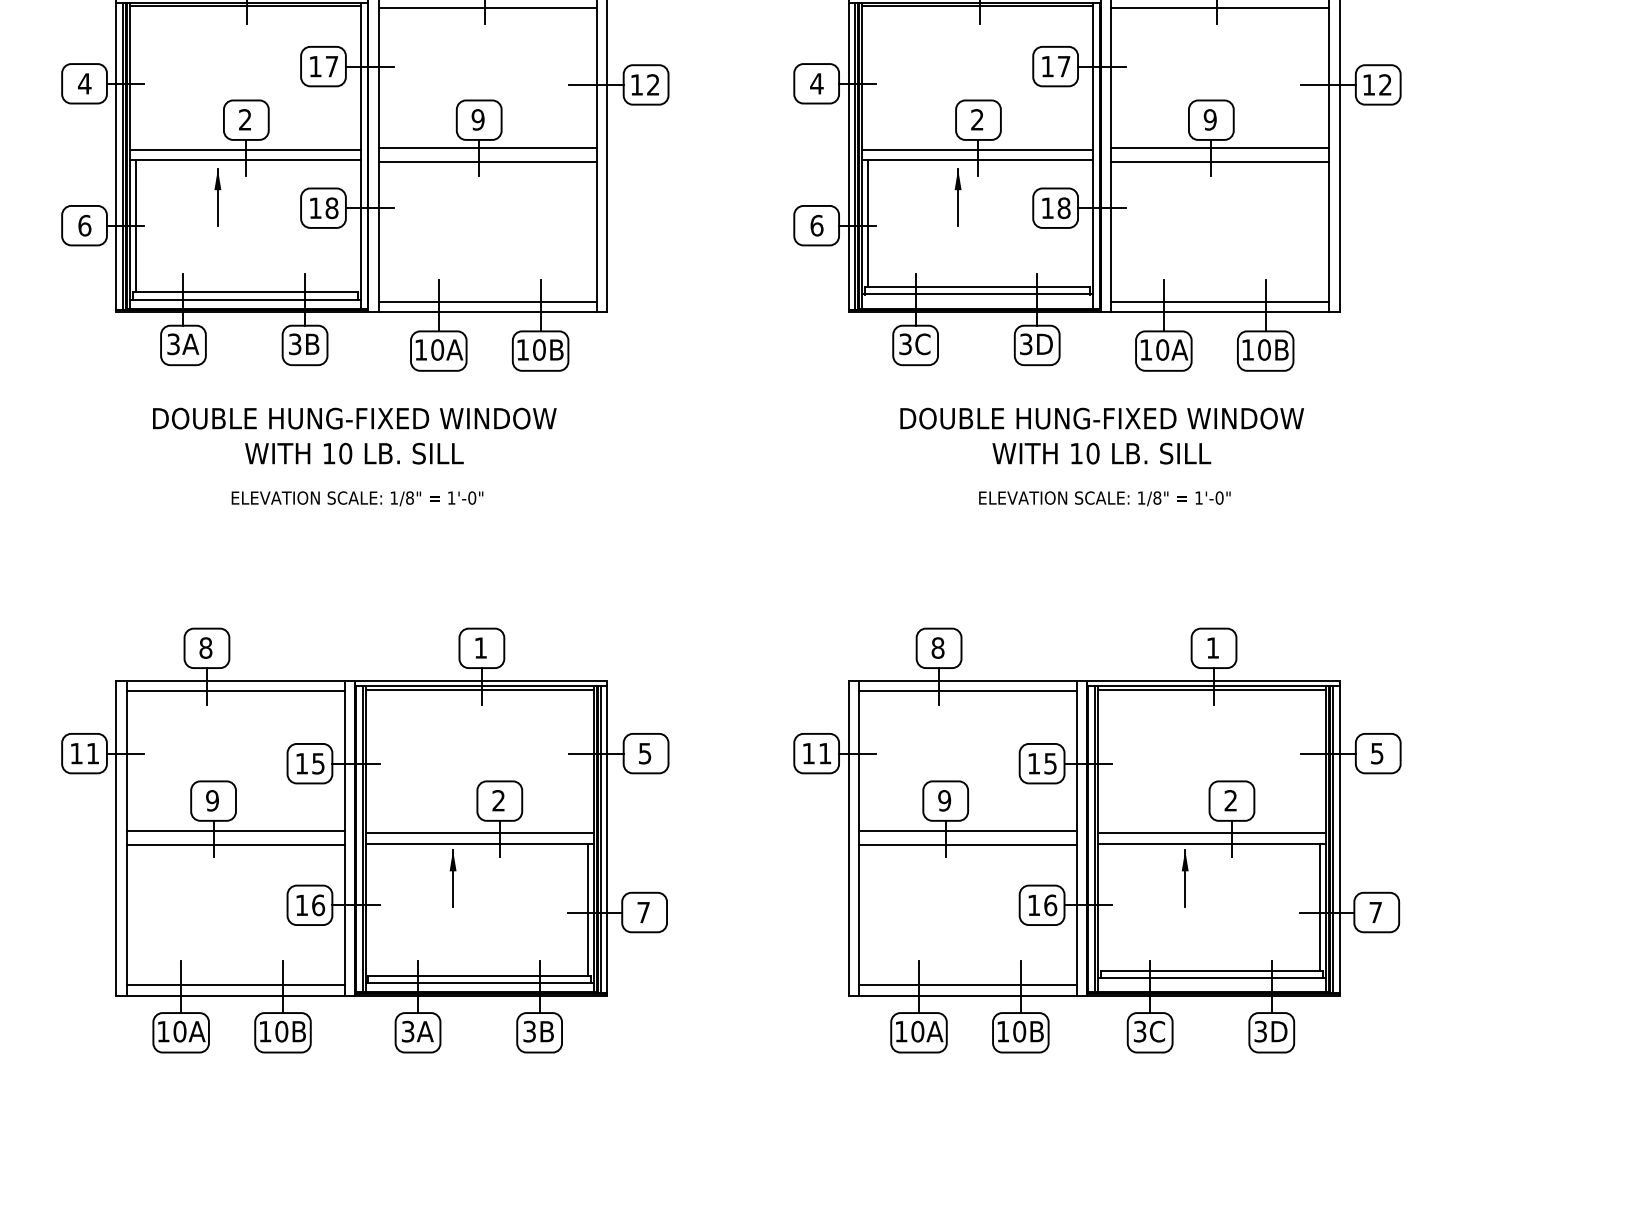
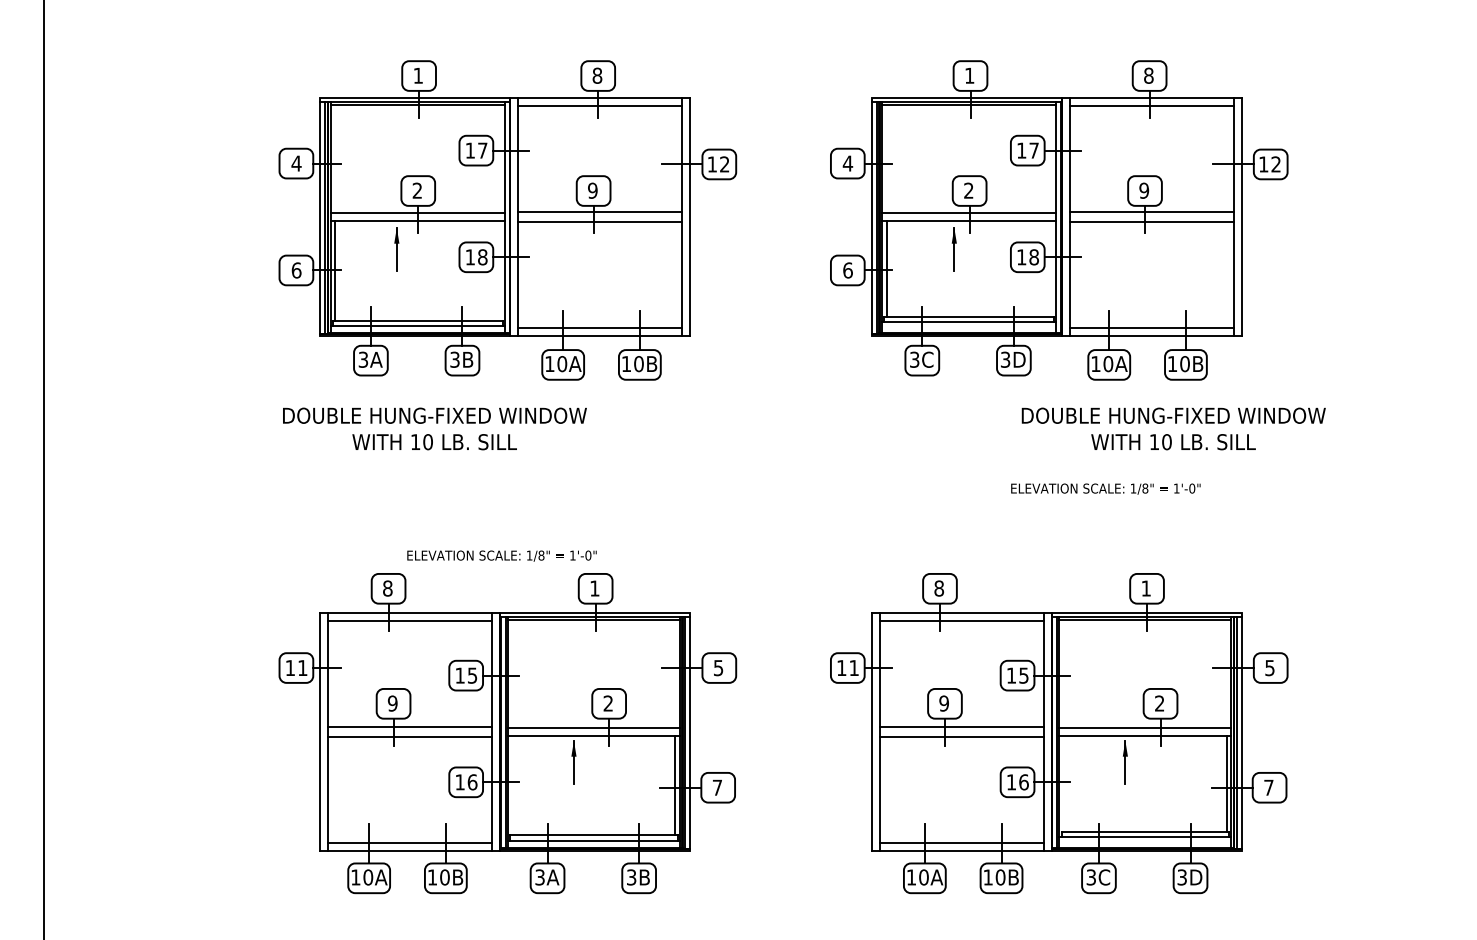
text: (354, 435) -> (434, 428), moved
text: (1101, 435) -> (1173, 428), moved
text: (356, 497) -> (501, 555), moved
text: (1104, 497) -> (1105, 488), moved

